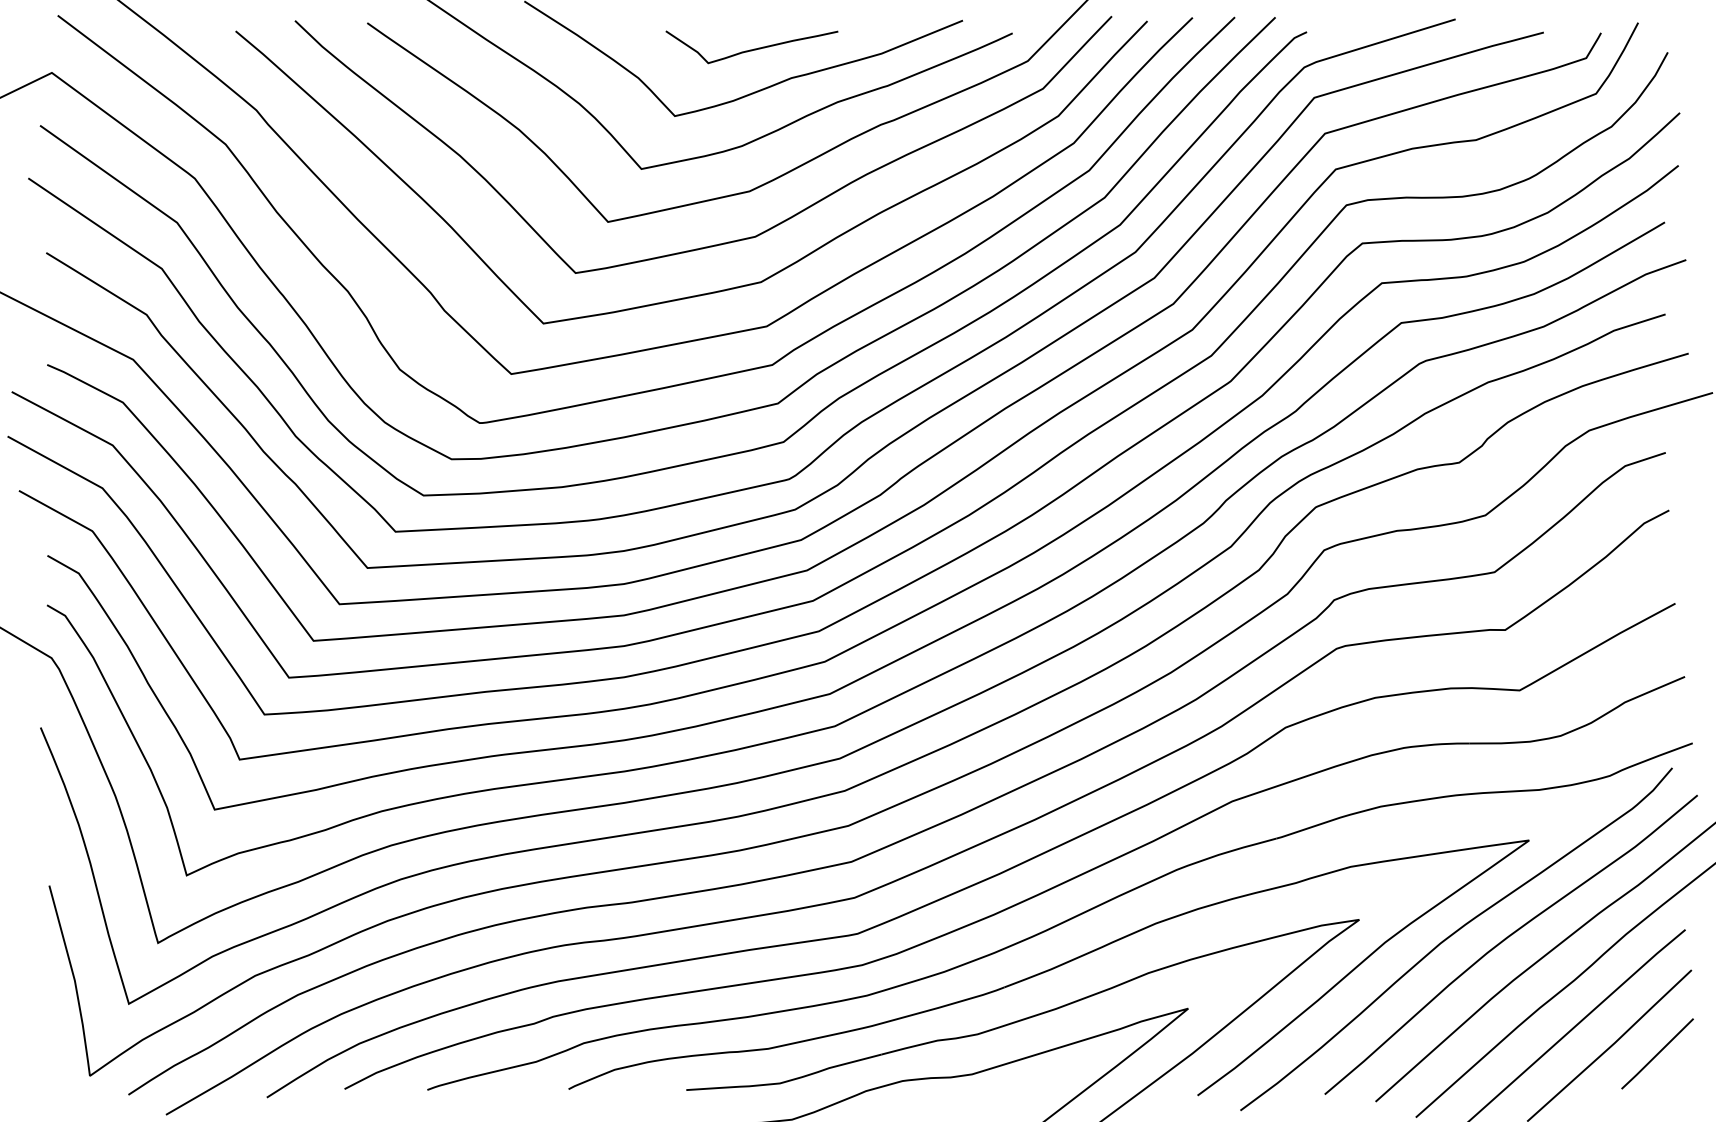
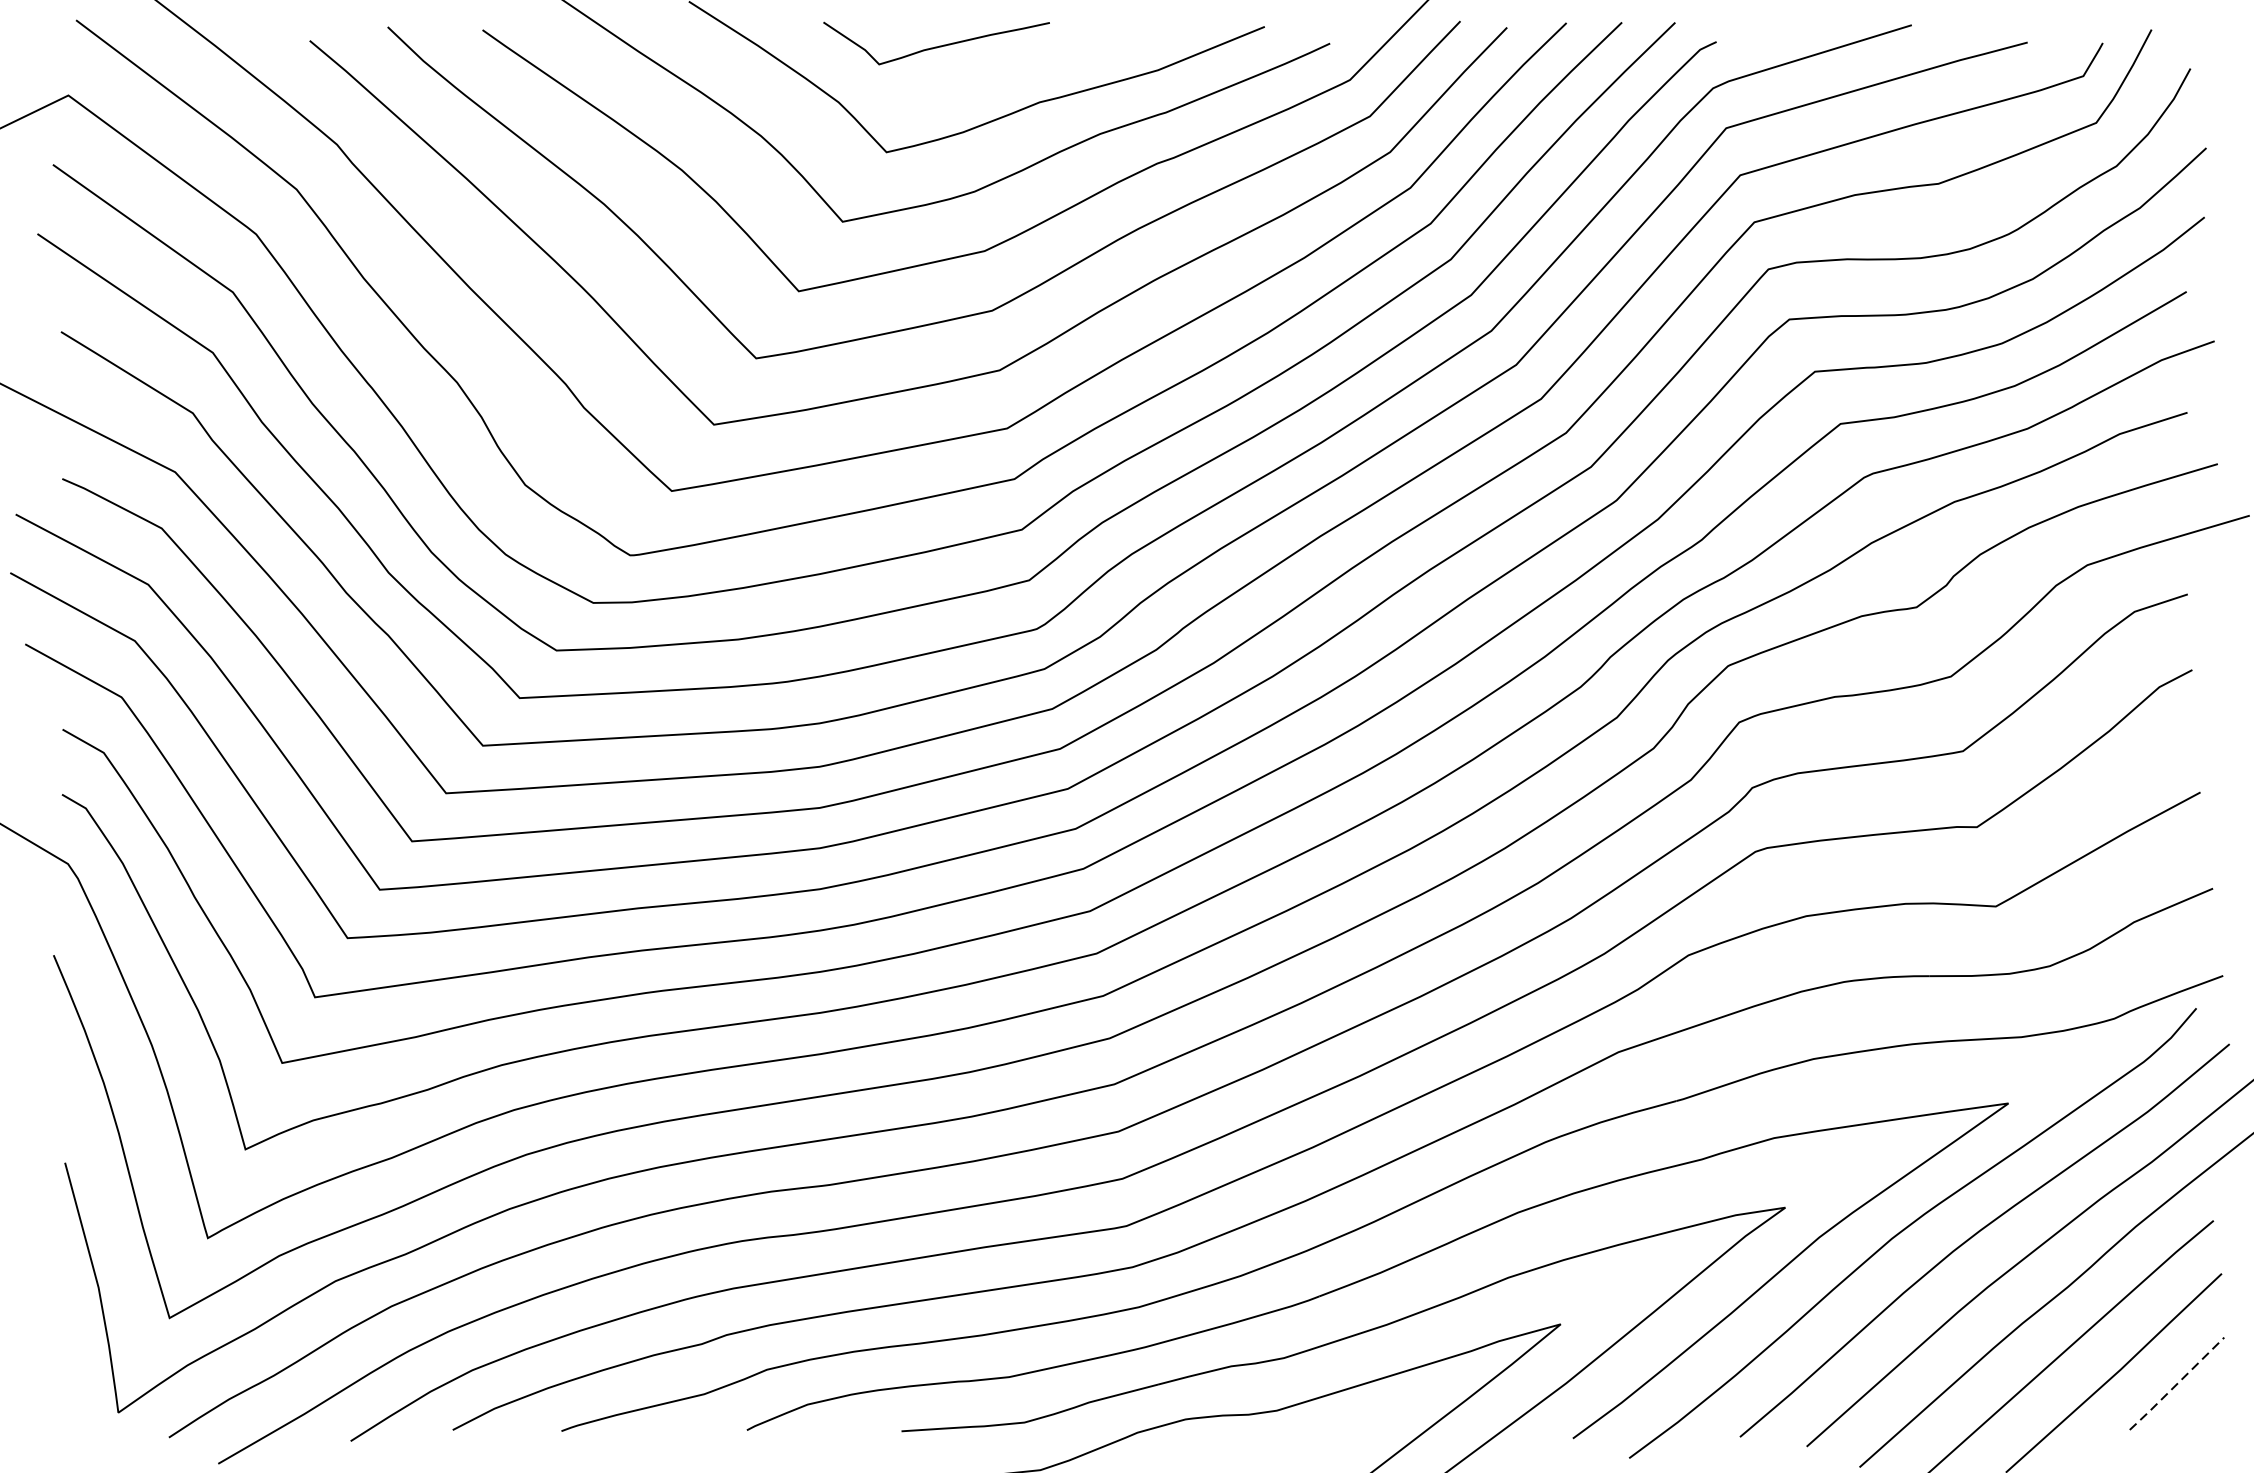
curve: (751, 49) -> (935, 46), moved
line: (1657, 1054) -> (2176, 1384), solid -> dashed

